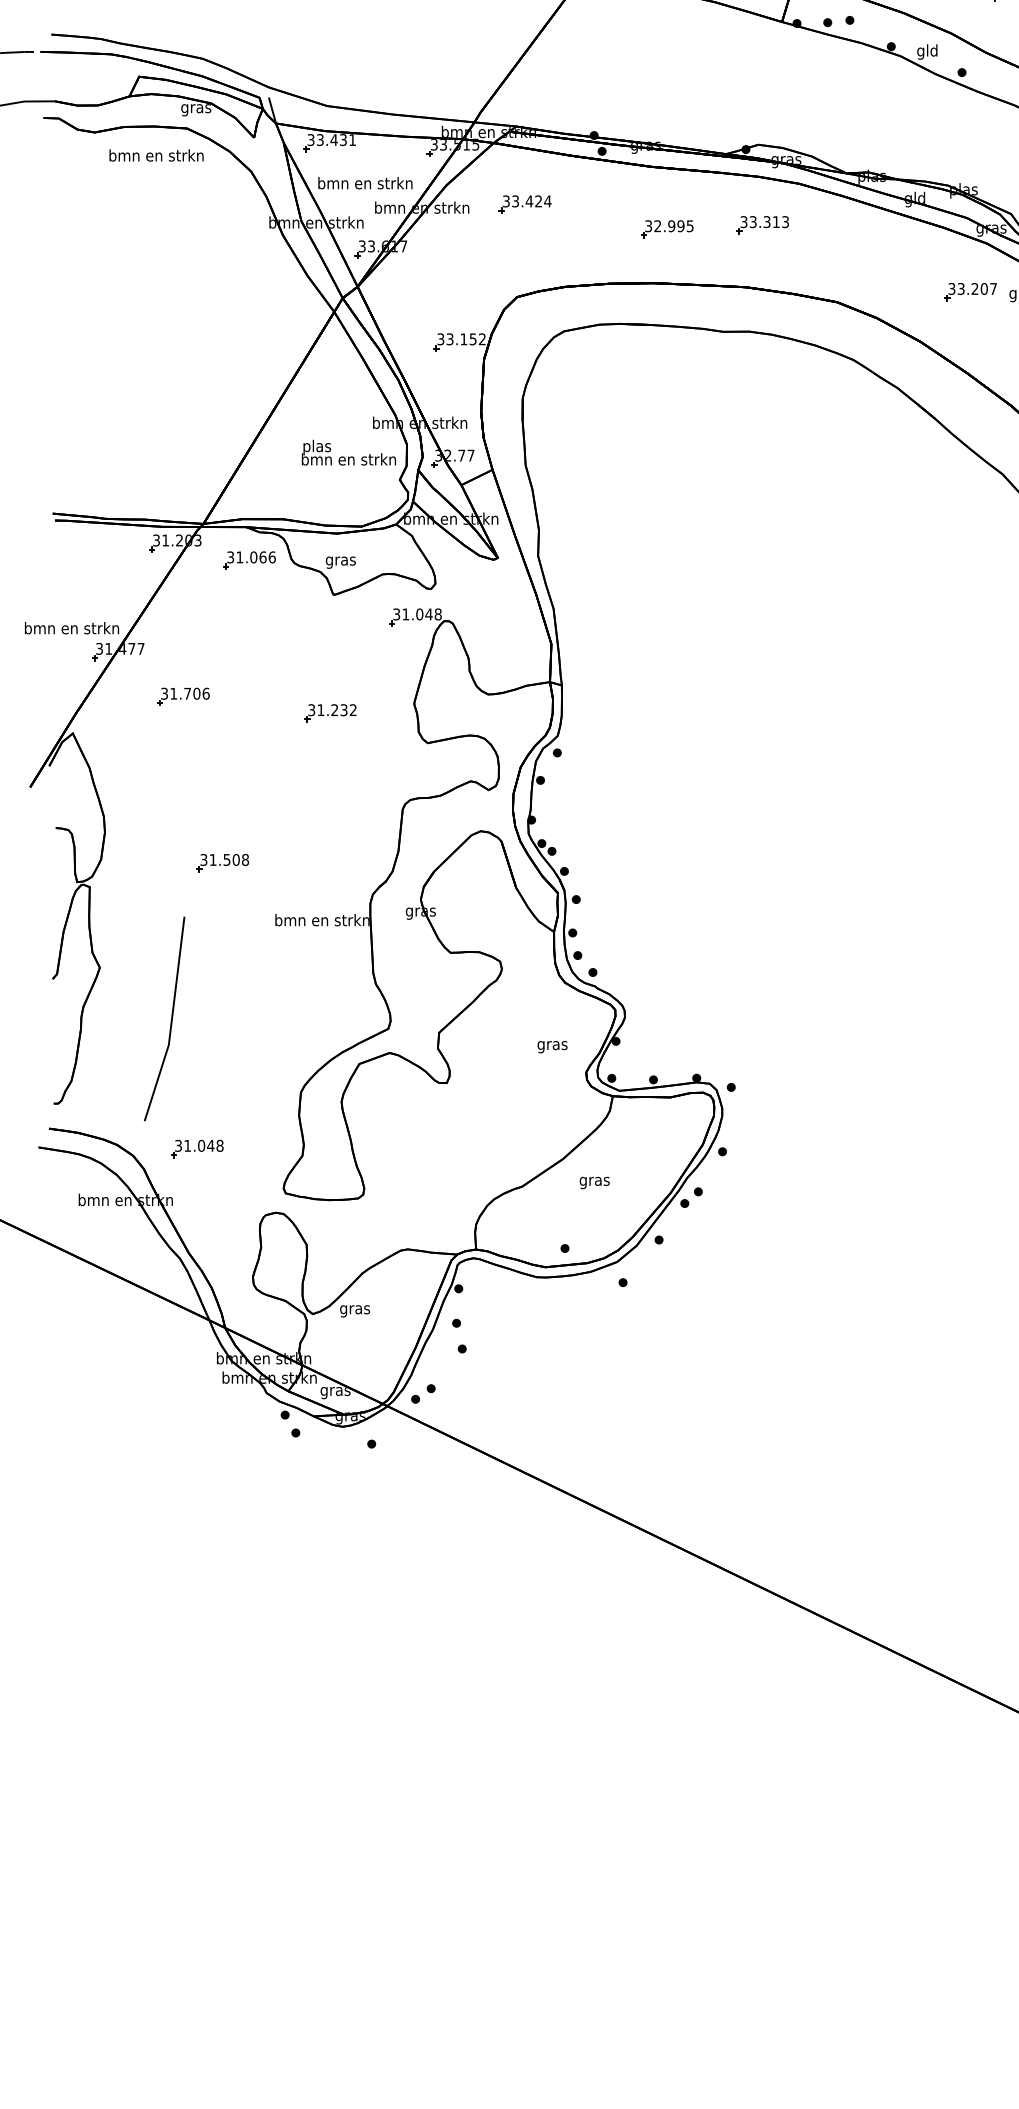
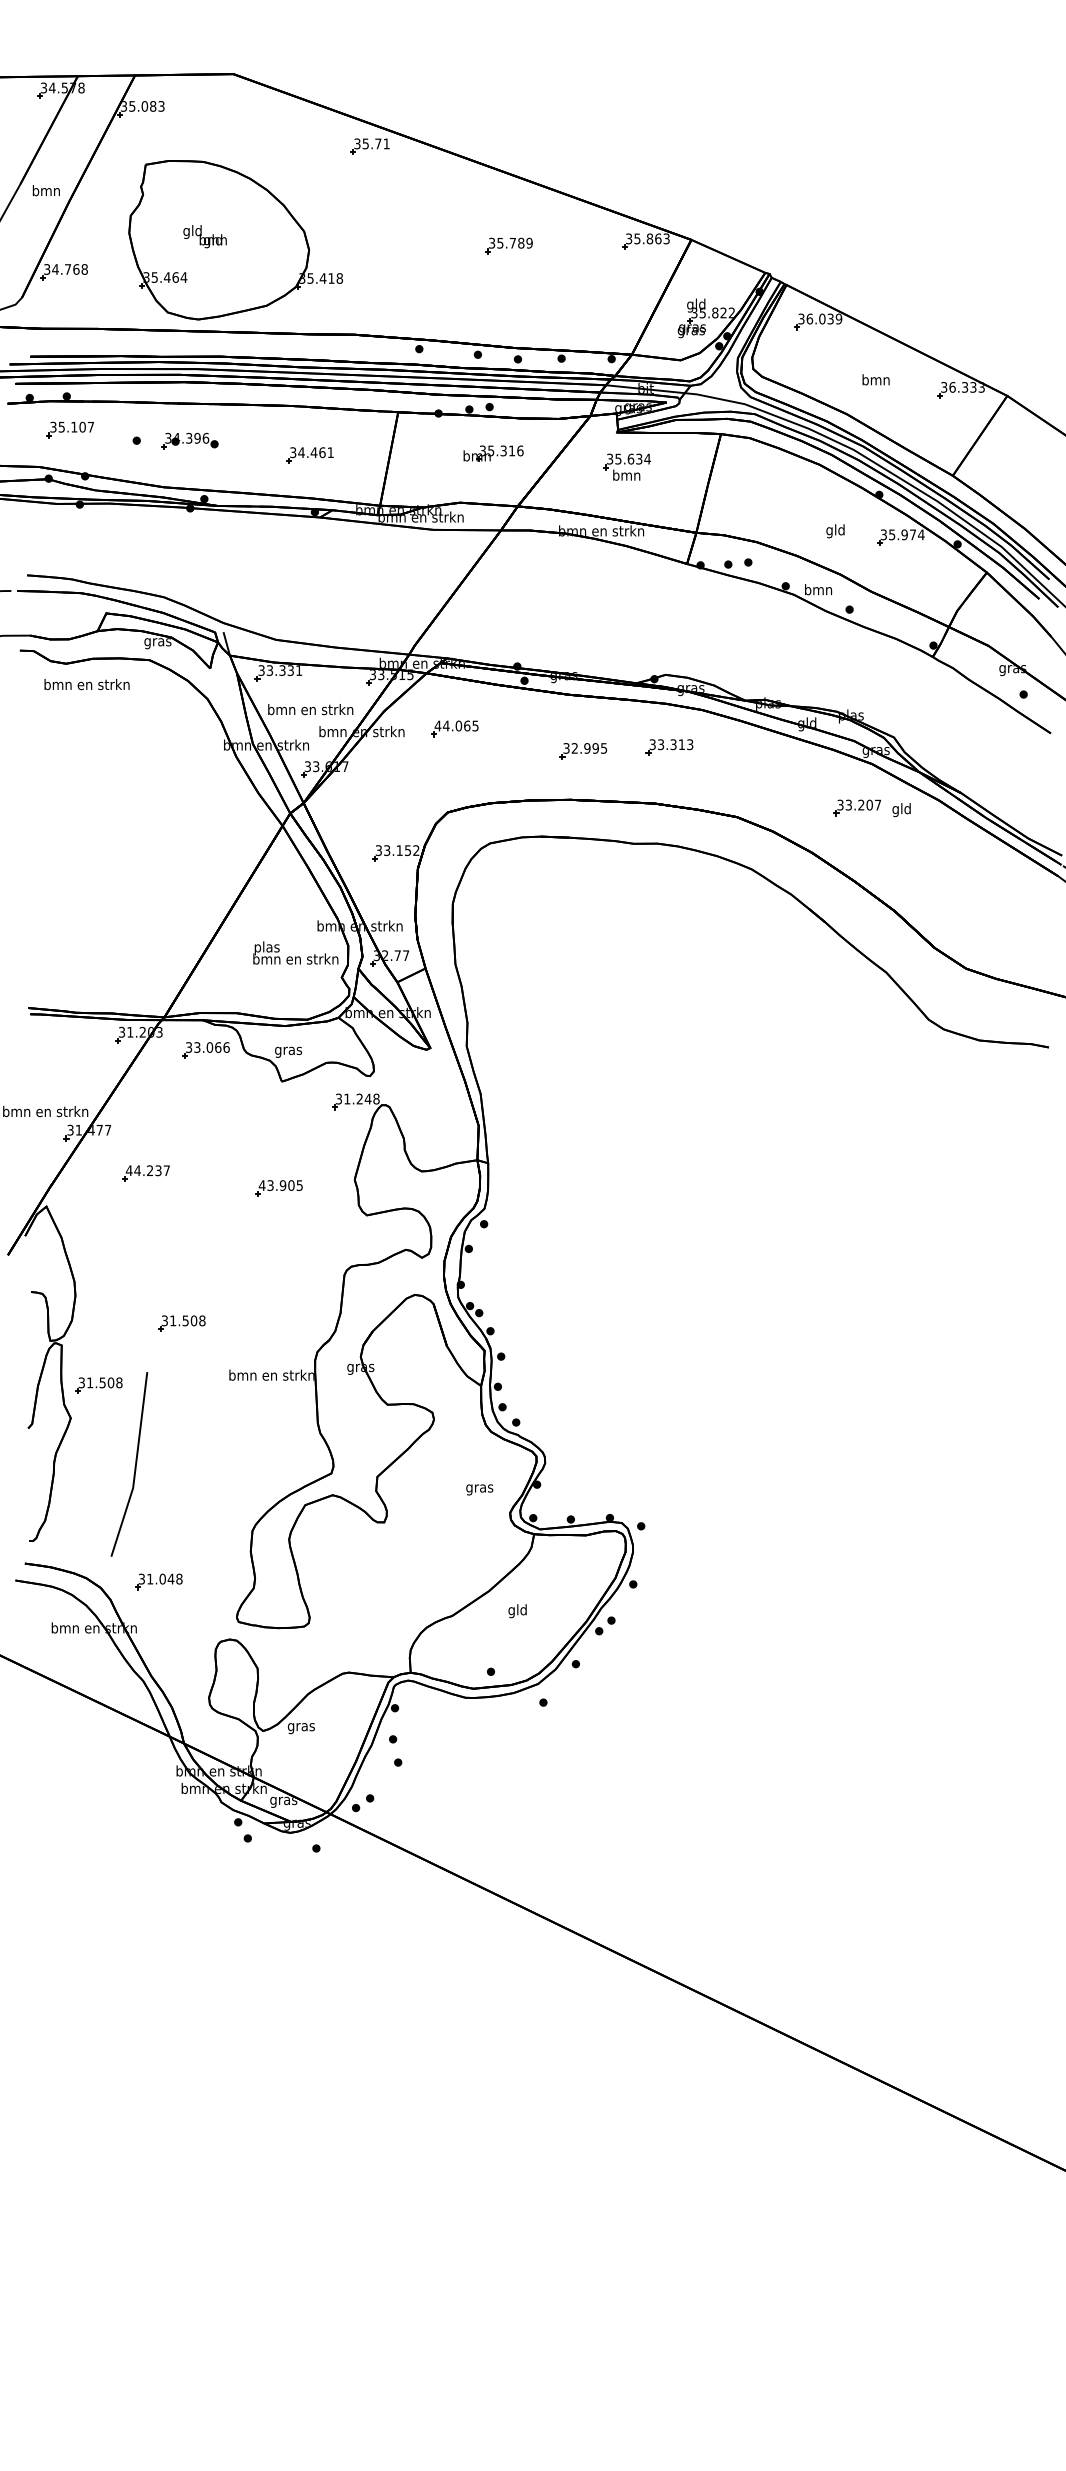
text: (927, 52) -> (818, 591), gld -> bmn
text: (334, 139) -> (282, 670), 33.431 -> 33.331
text: (155, 155) -> (86, 684), moved
text: (526, 200) -> (456, 725), 33.424 -> 44.065
text: (240, 557) -> (197, 1047), 31.066 -> 33.066
text: (419, 613) -> (359, 1098), 31.048 -> 31.248
text: (184, 693) -> (147, 1170), 31.706 -> 44.237
text: (331, 710) -> (280, 1185), 31.232 -> 43.905
part: (130, 931) -> (98, 1385), added
text: (594, 1181) -> (517, 1611), gras -> gld

